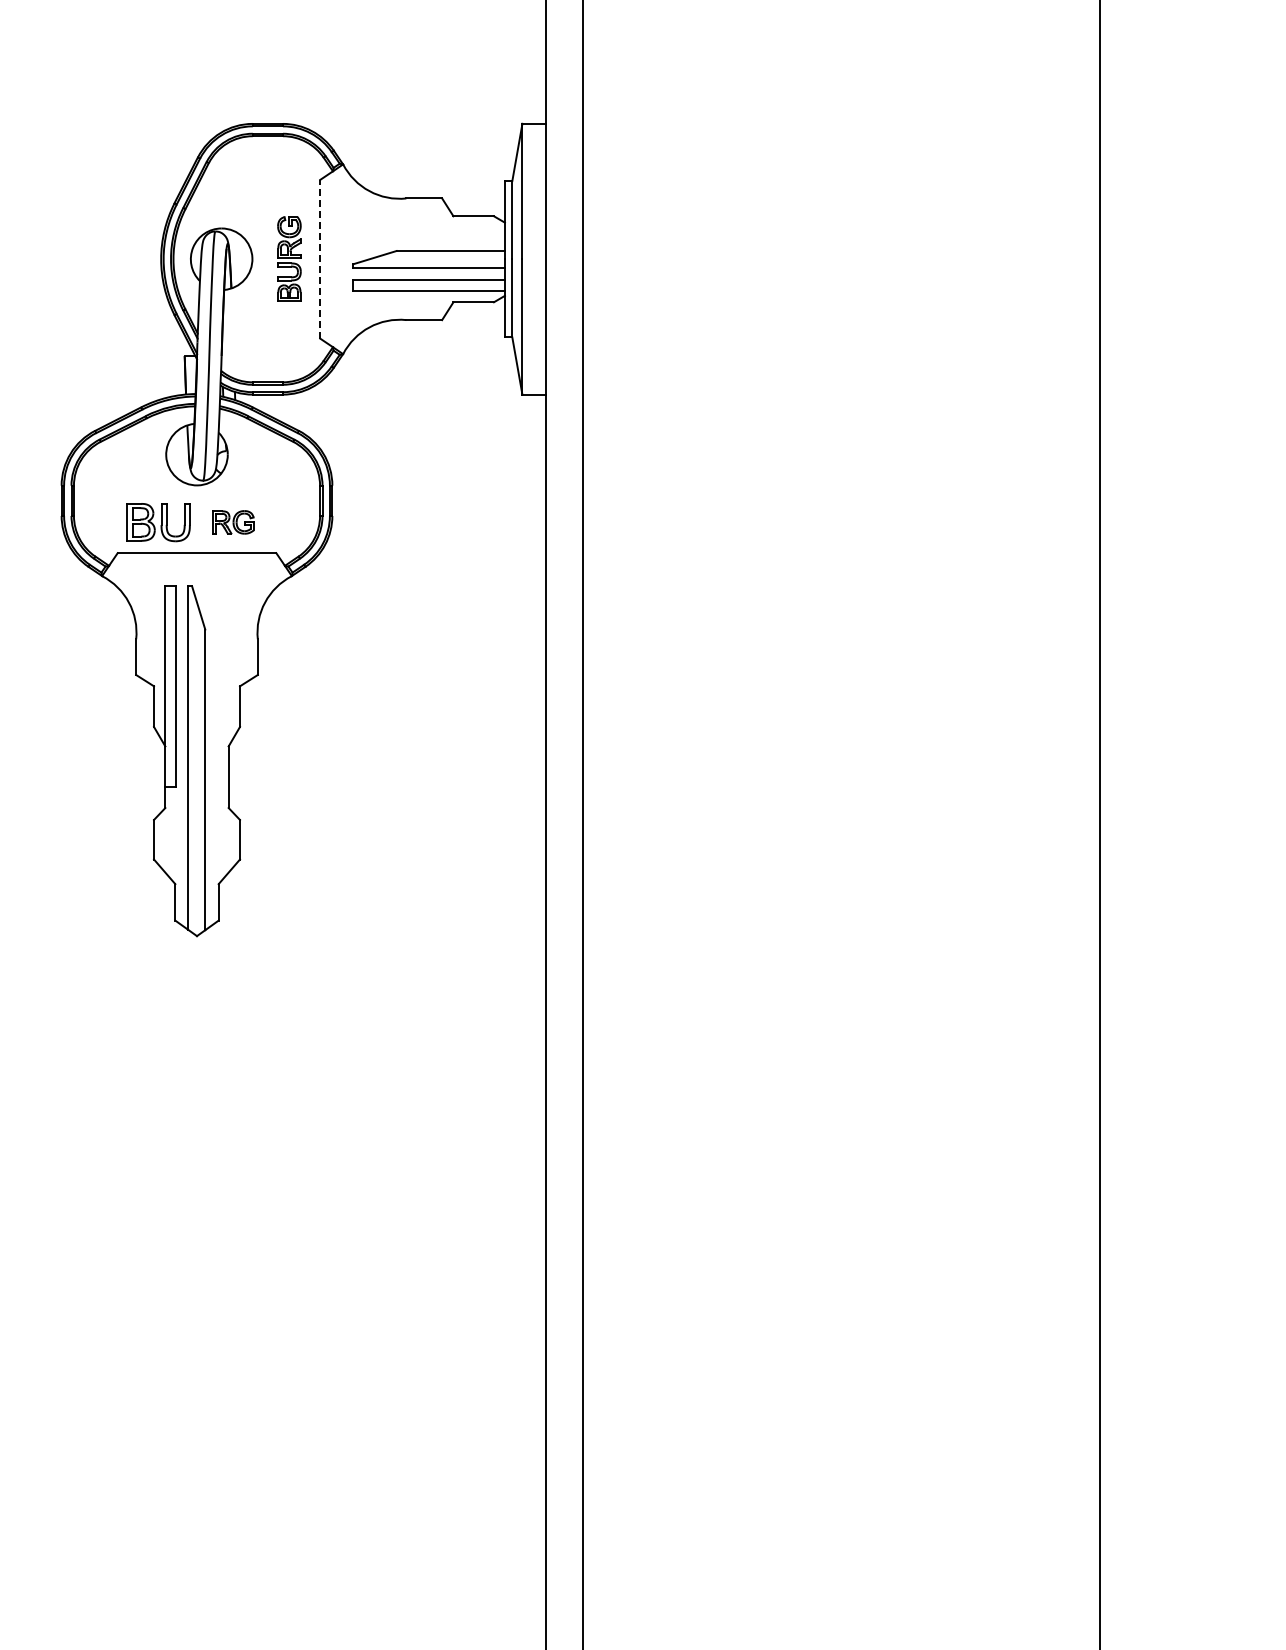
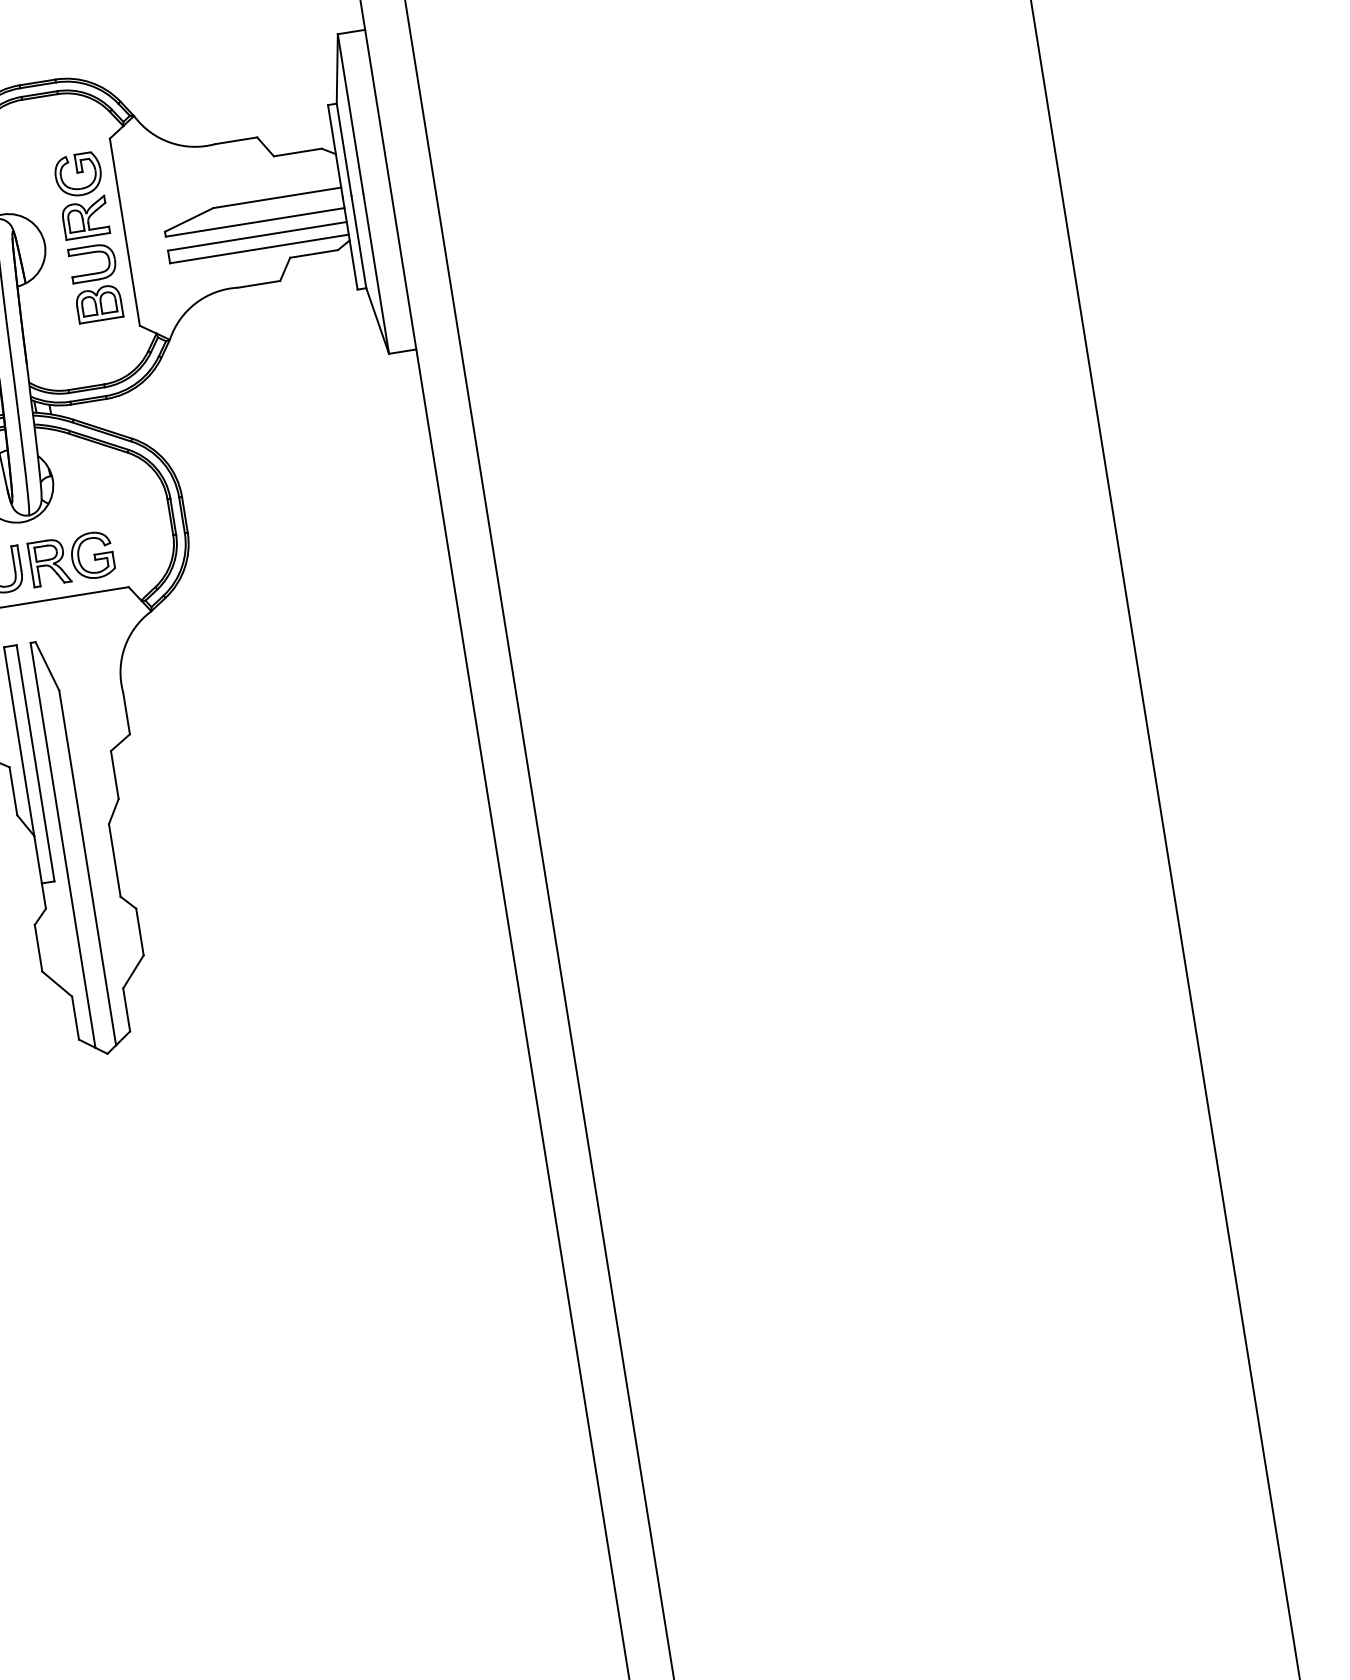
part: (289, 258) -> (88, 237), size x1.67
line: (320, 258) -> (125, 231), dashed -> solid
part: (233, 522) -> (72, 559), size x1.67

